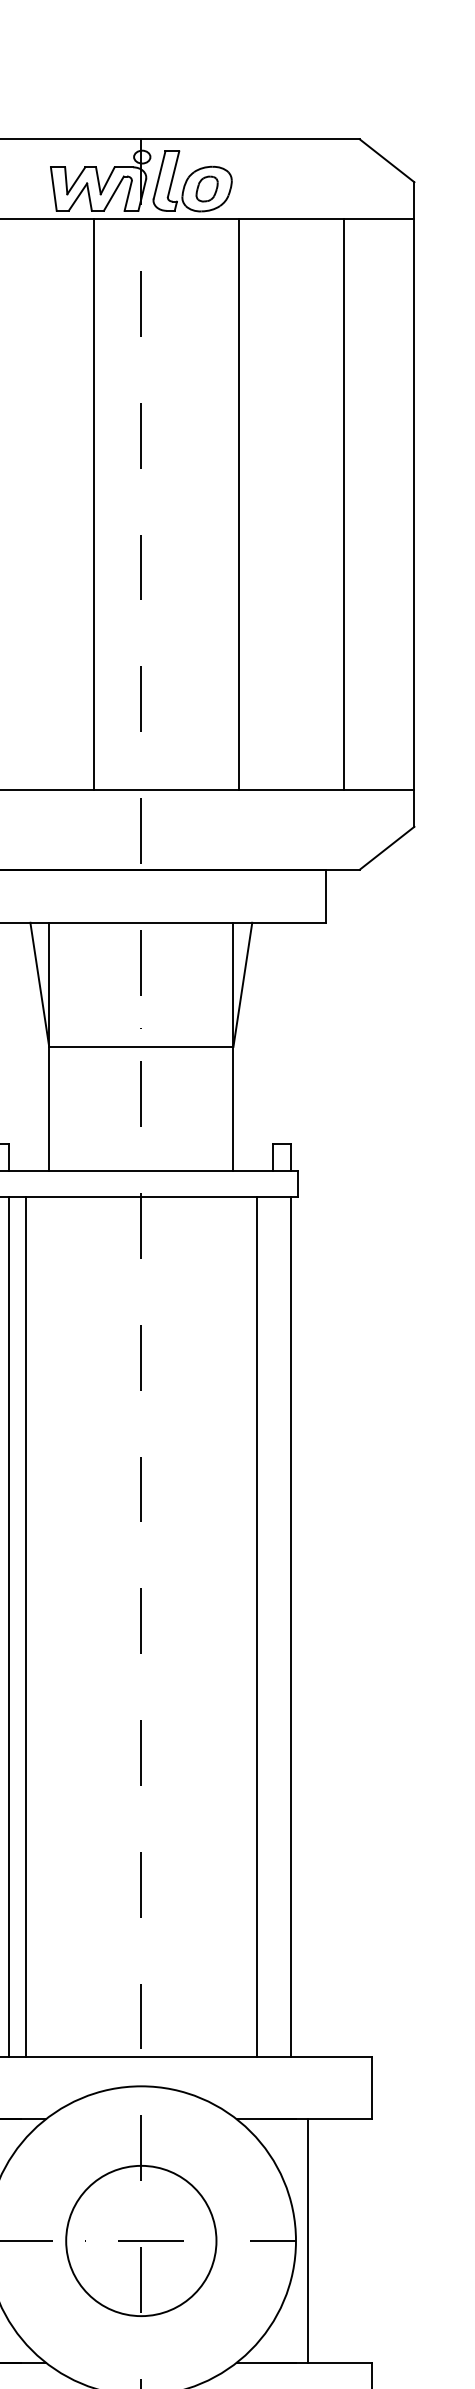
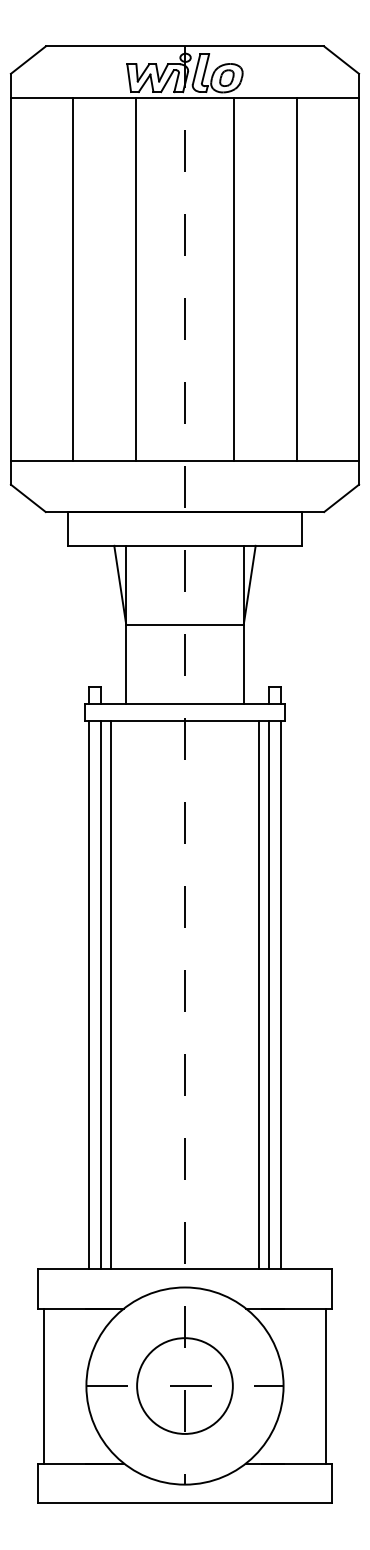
line: (93, 503) -> (135, 278), moved
line: (239, 503) -> (234, 278), moved
line: (344, 503) -> (297, 278), moved
line: (273, 1626) -> (269, 994), added
line: (306, 2240) -> (325, 1385), moved

